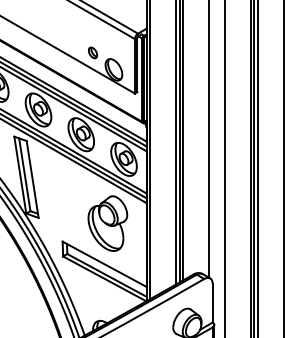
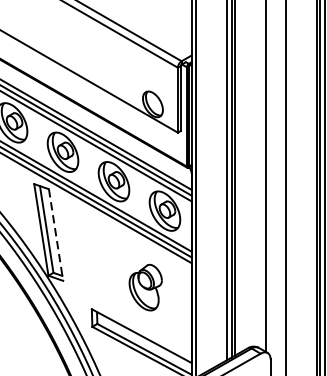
part: (92, 52) -> (127, 83), removed
line: (32, 179) -> (55, 235), solid -> dashed
part: (107, 223) -> (145, 287), size x0.7

